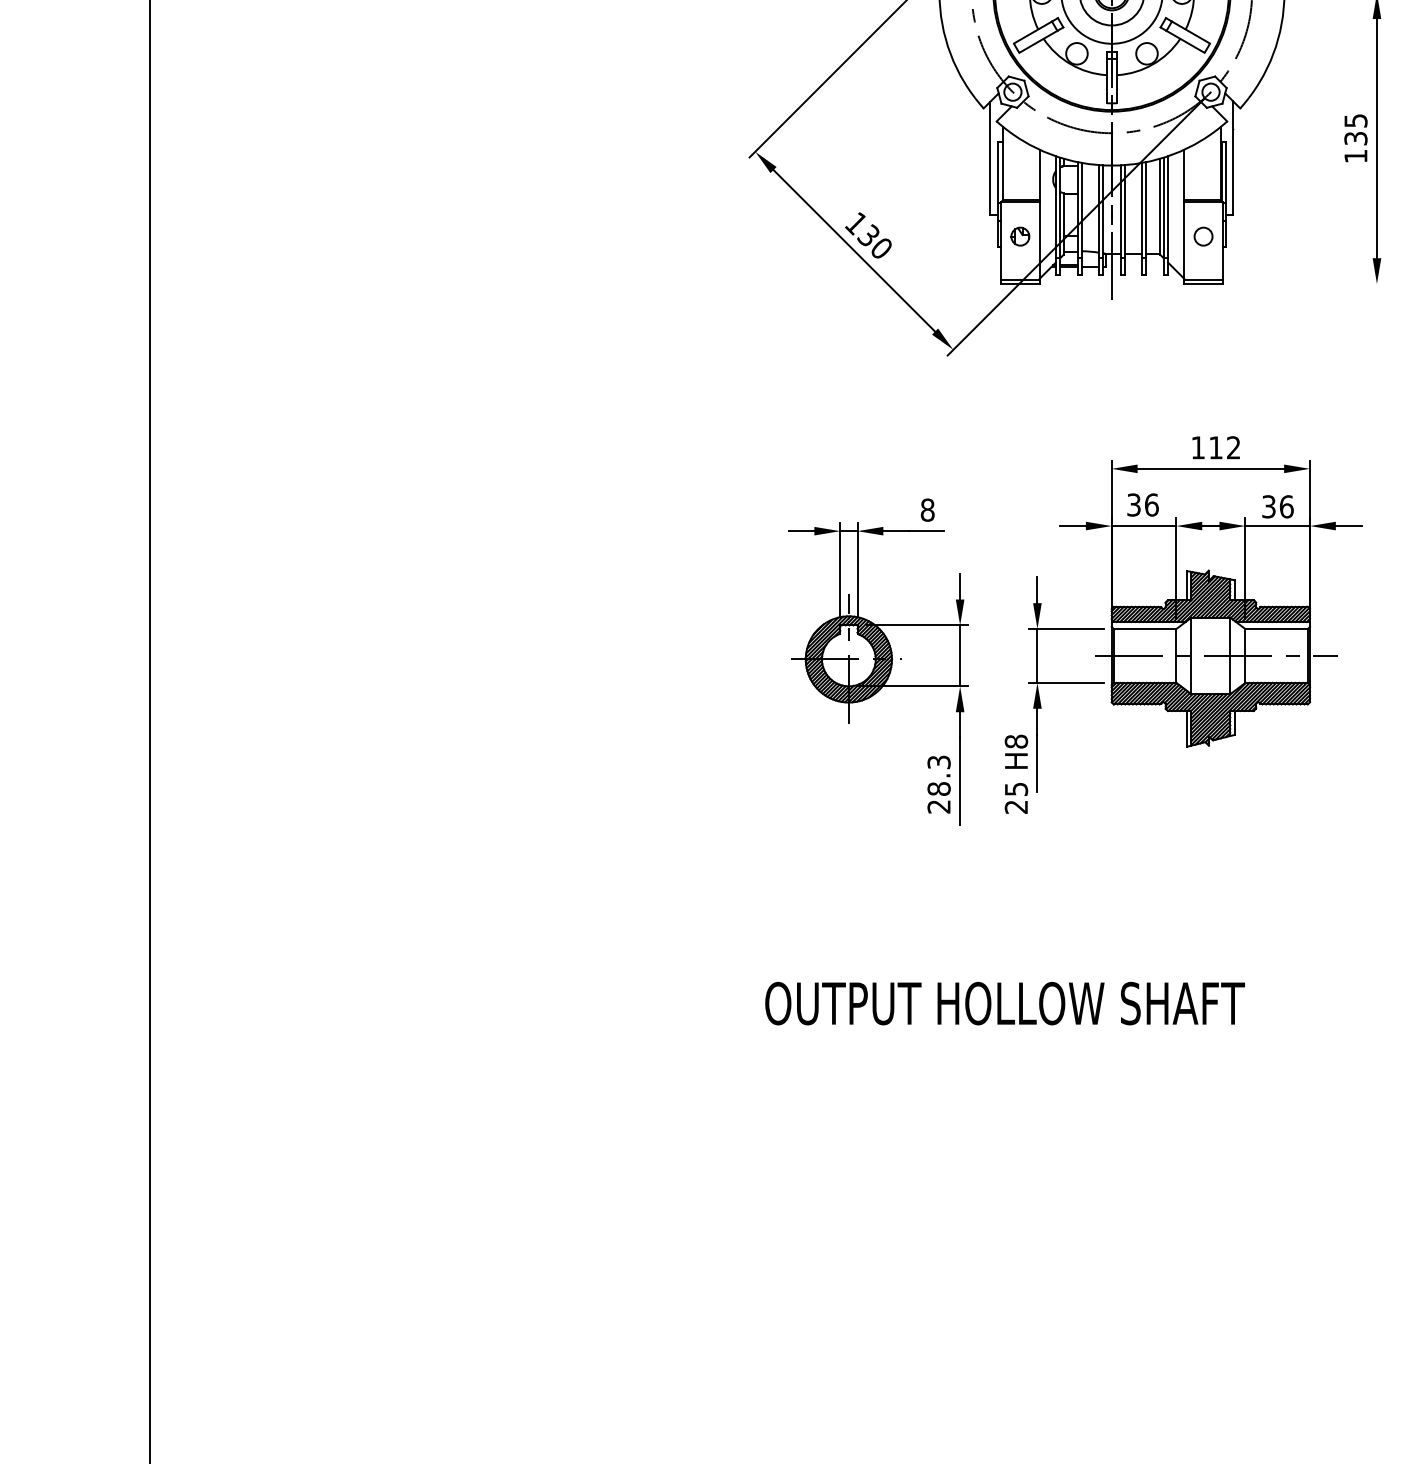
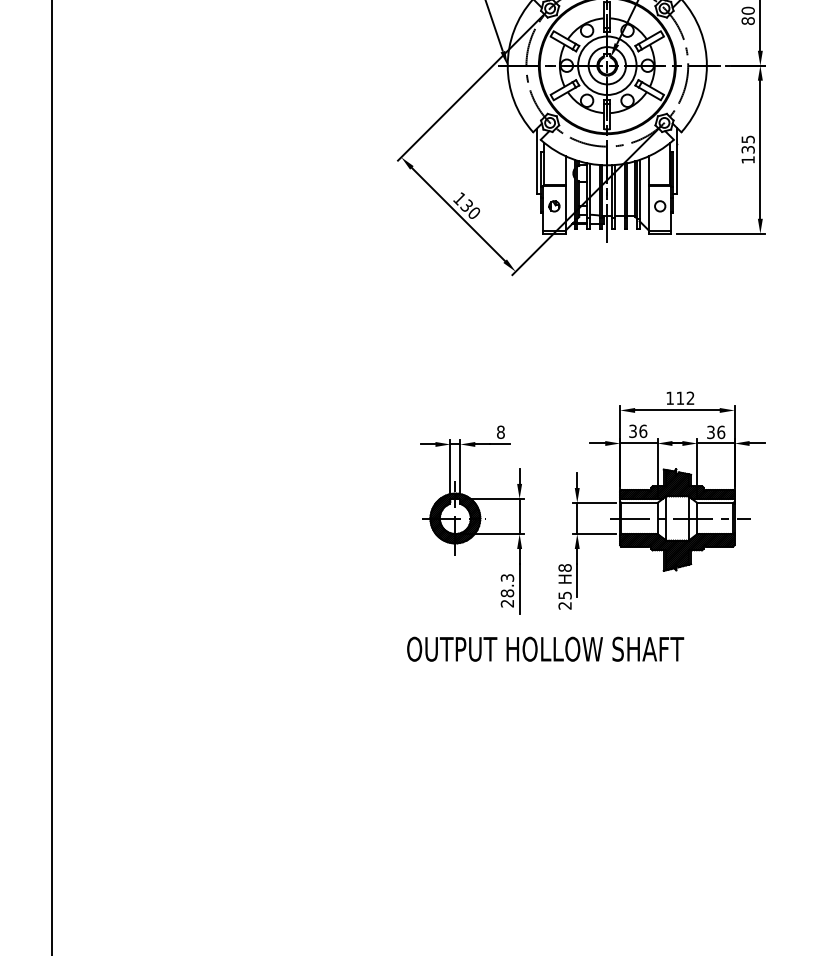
line: (1309, 283) -> (721, 233), added
part: (1183, 624) -> (661, 500), moved
part: (878, 661) -> (472, 519), moved

